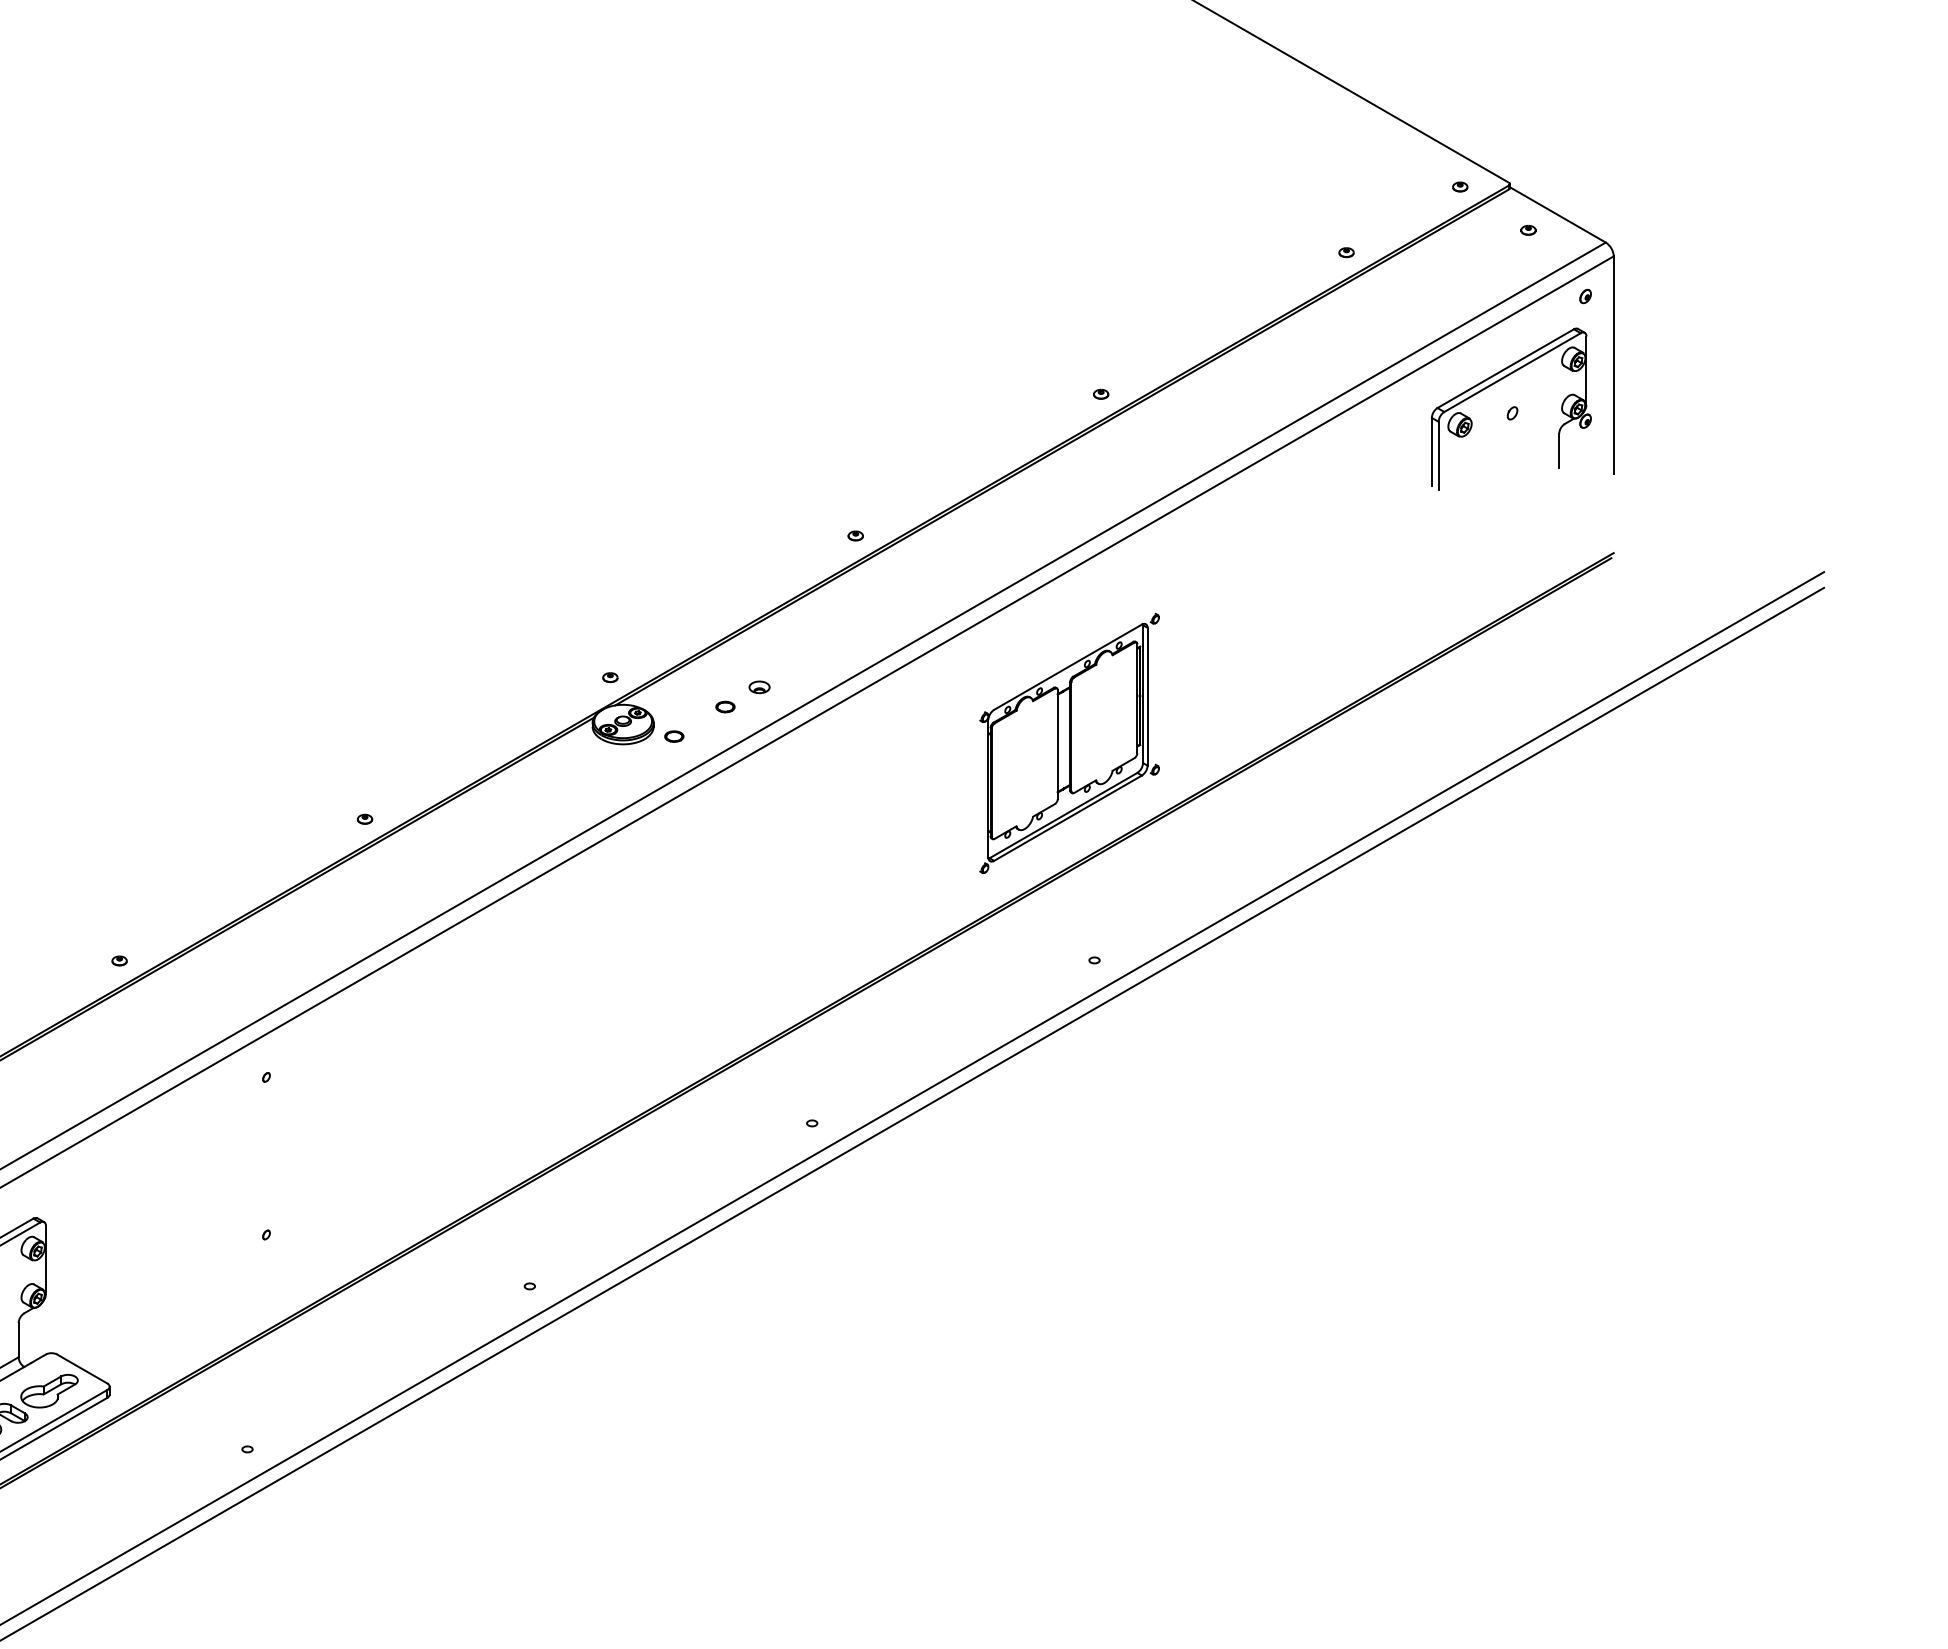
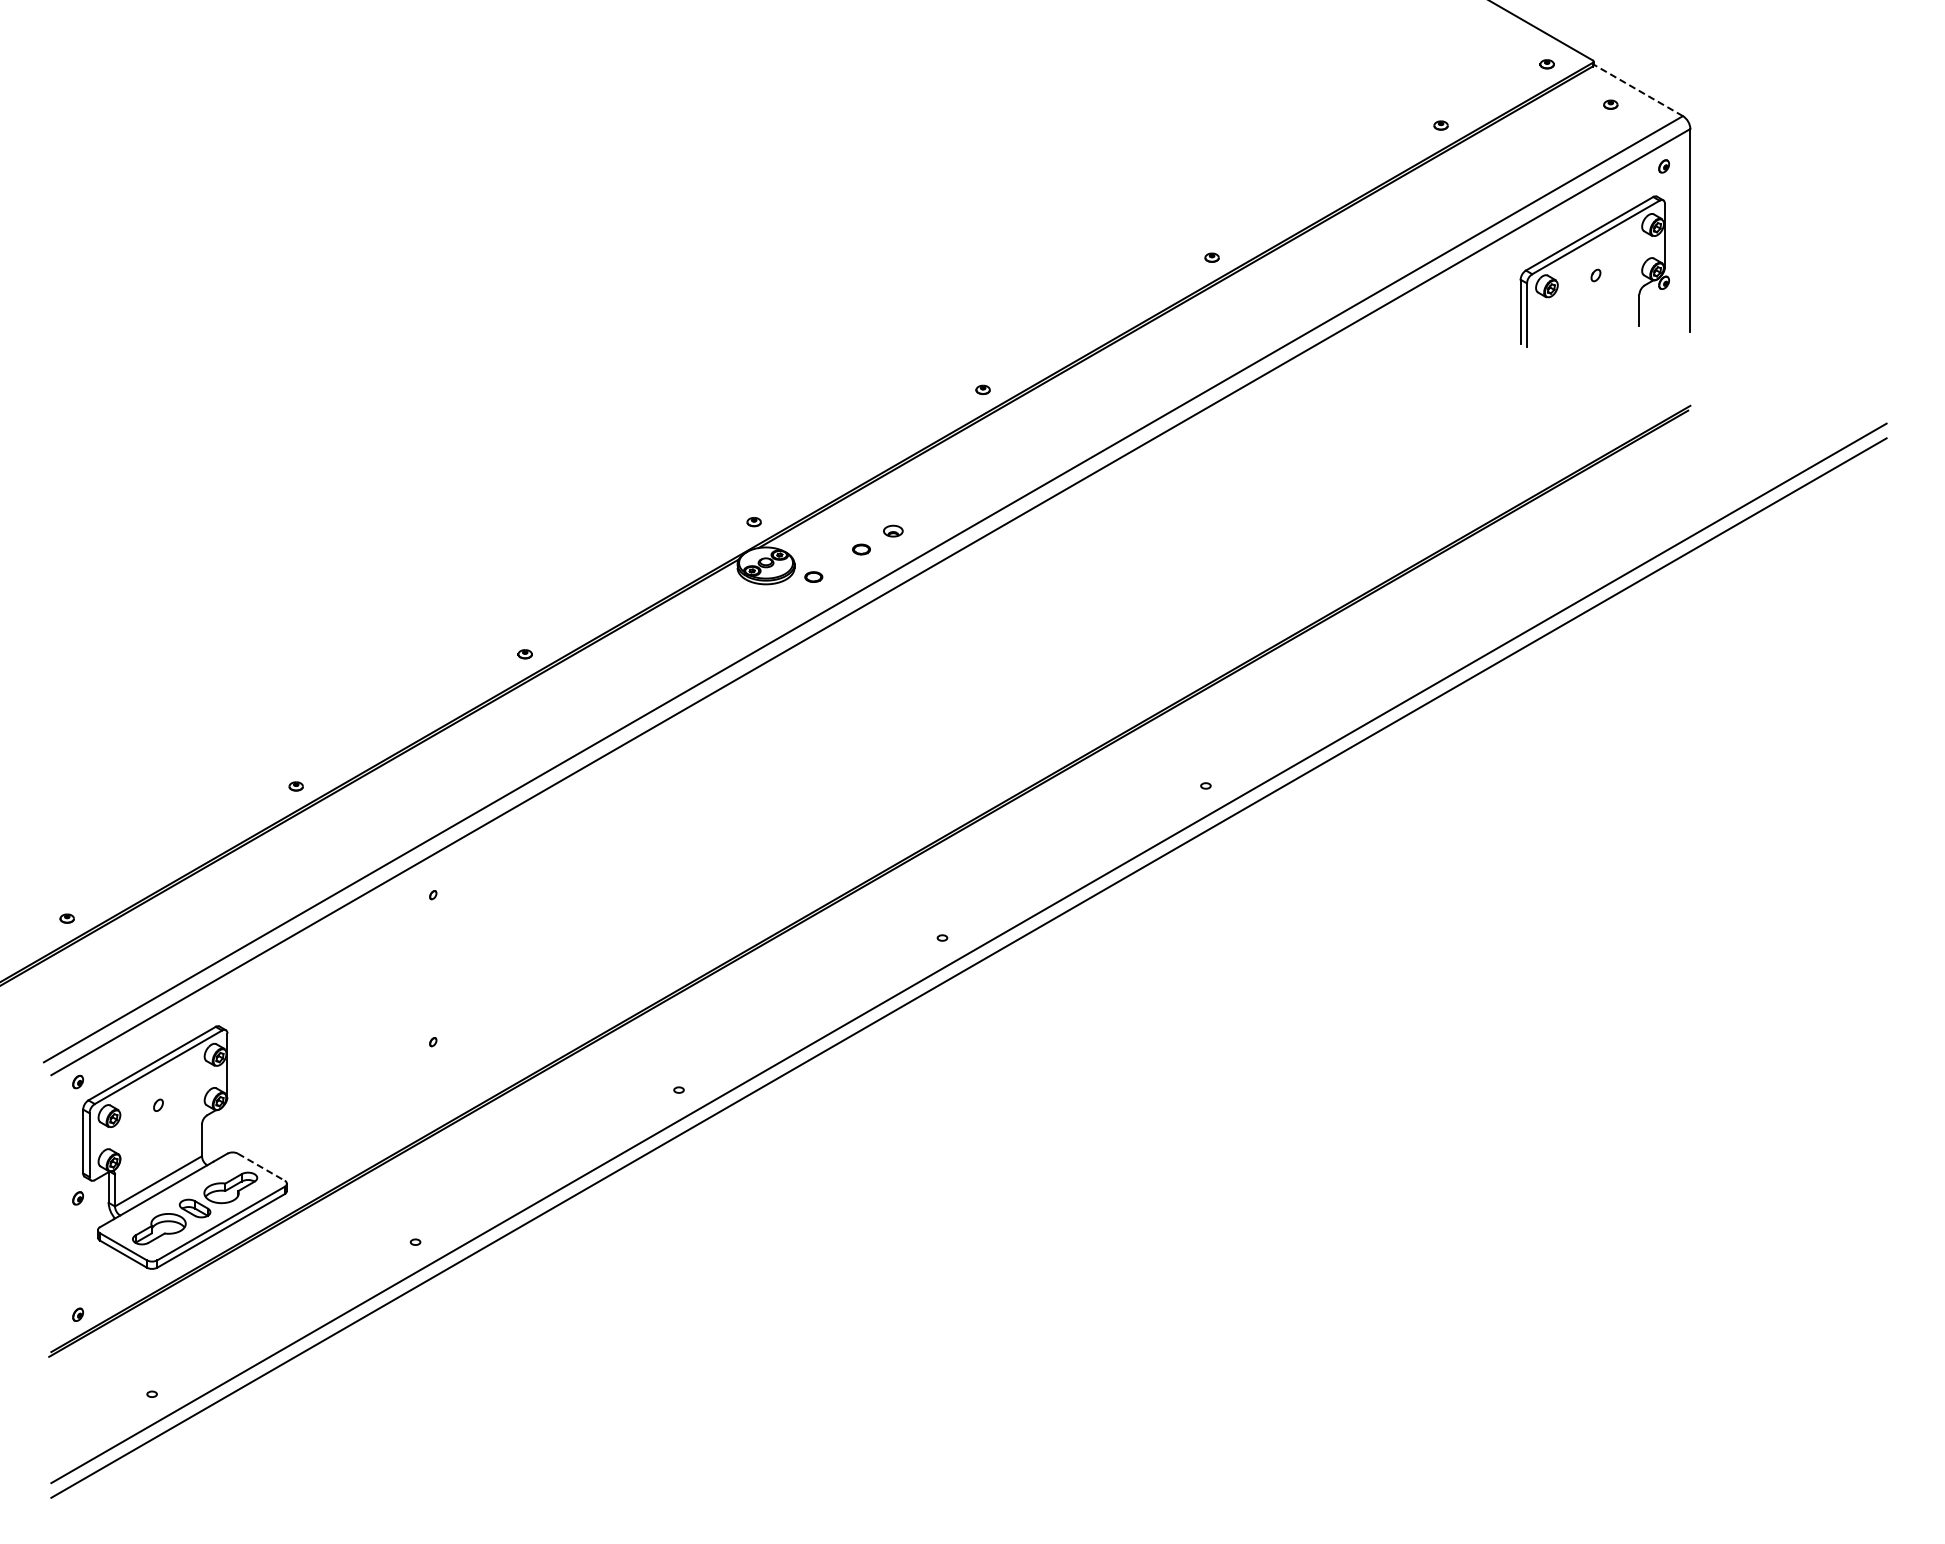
line: (1558, 215) -> (1638, 90), solid -> dashed
part: (1069, 743) -> (1182, 583), removed
line: (82, 1369) -> (261, 1167), solid -> dashed

